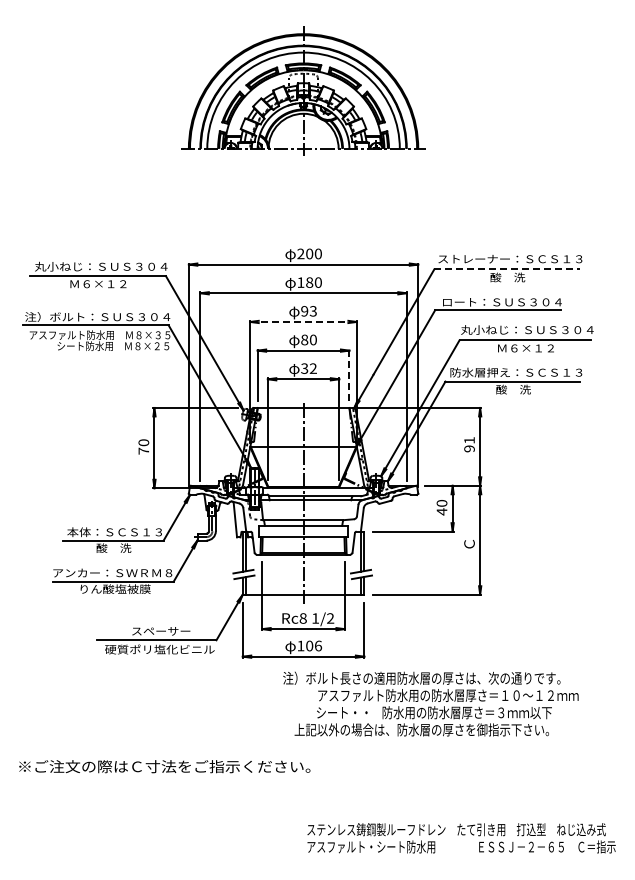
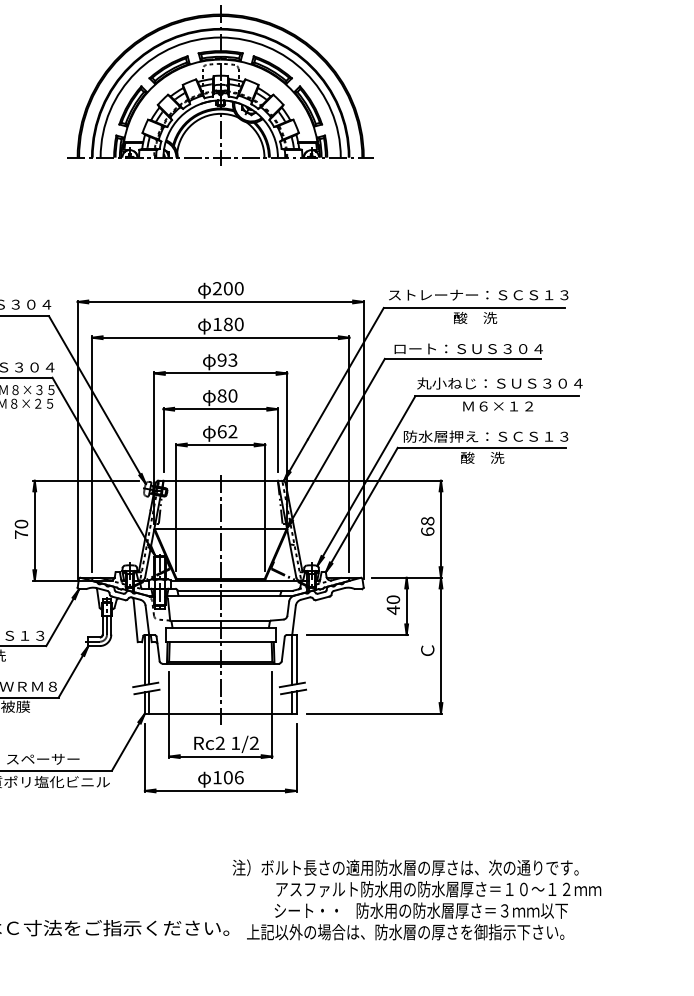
line: (507, 269) -> (475, 308), dashed -> solid
line: (304, 321) -> (221, 372), dashed -> solid
text: (304, 368) -> (221, 431), 32 -> 62
line: (349, 375) -> (278, 440), dashed -> solid
text: (469, 444) -> (427, 526), 91 -> 68
text: (302, 618) -> (219, 743), Rc8 -> Rc2
text: (430, 703) -> (416, 899), moved

